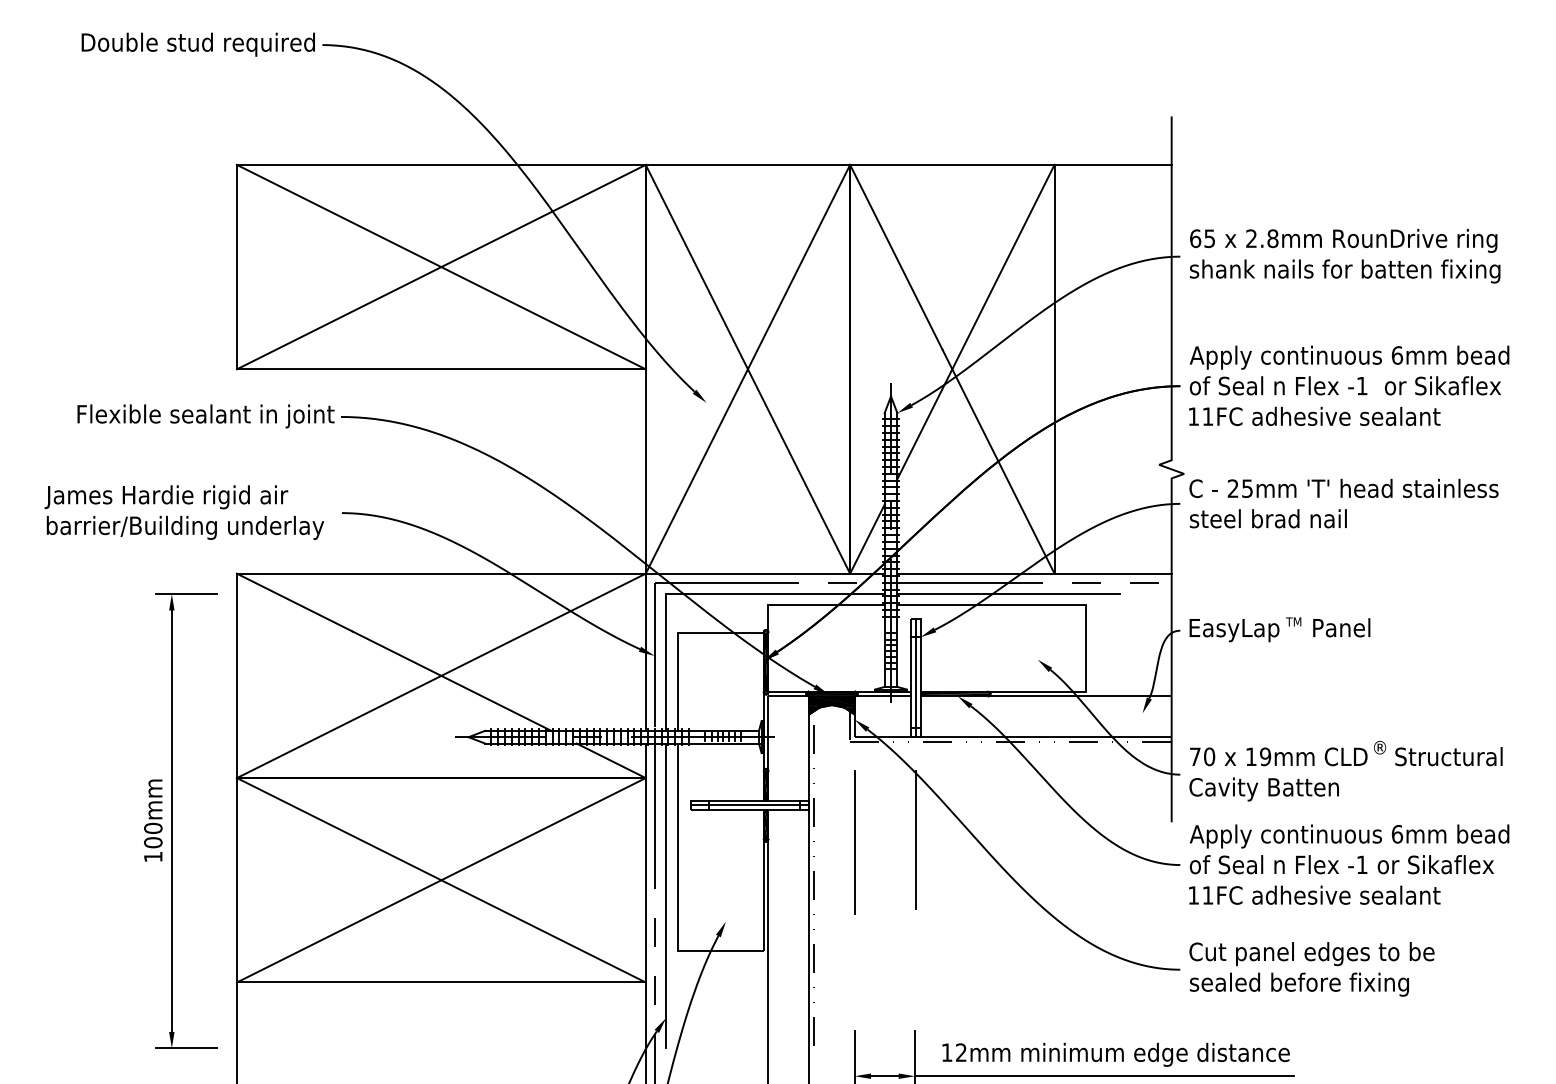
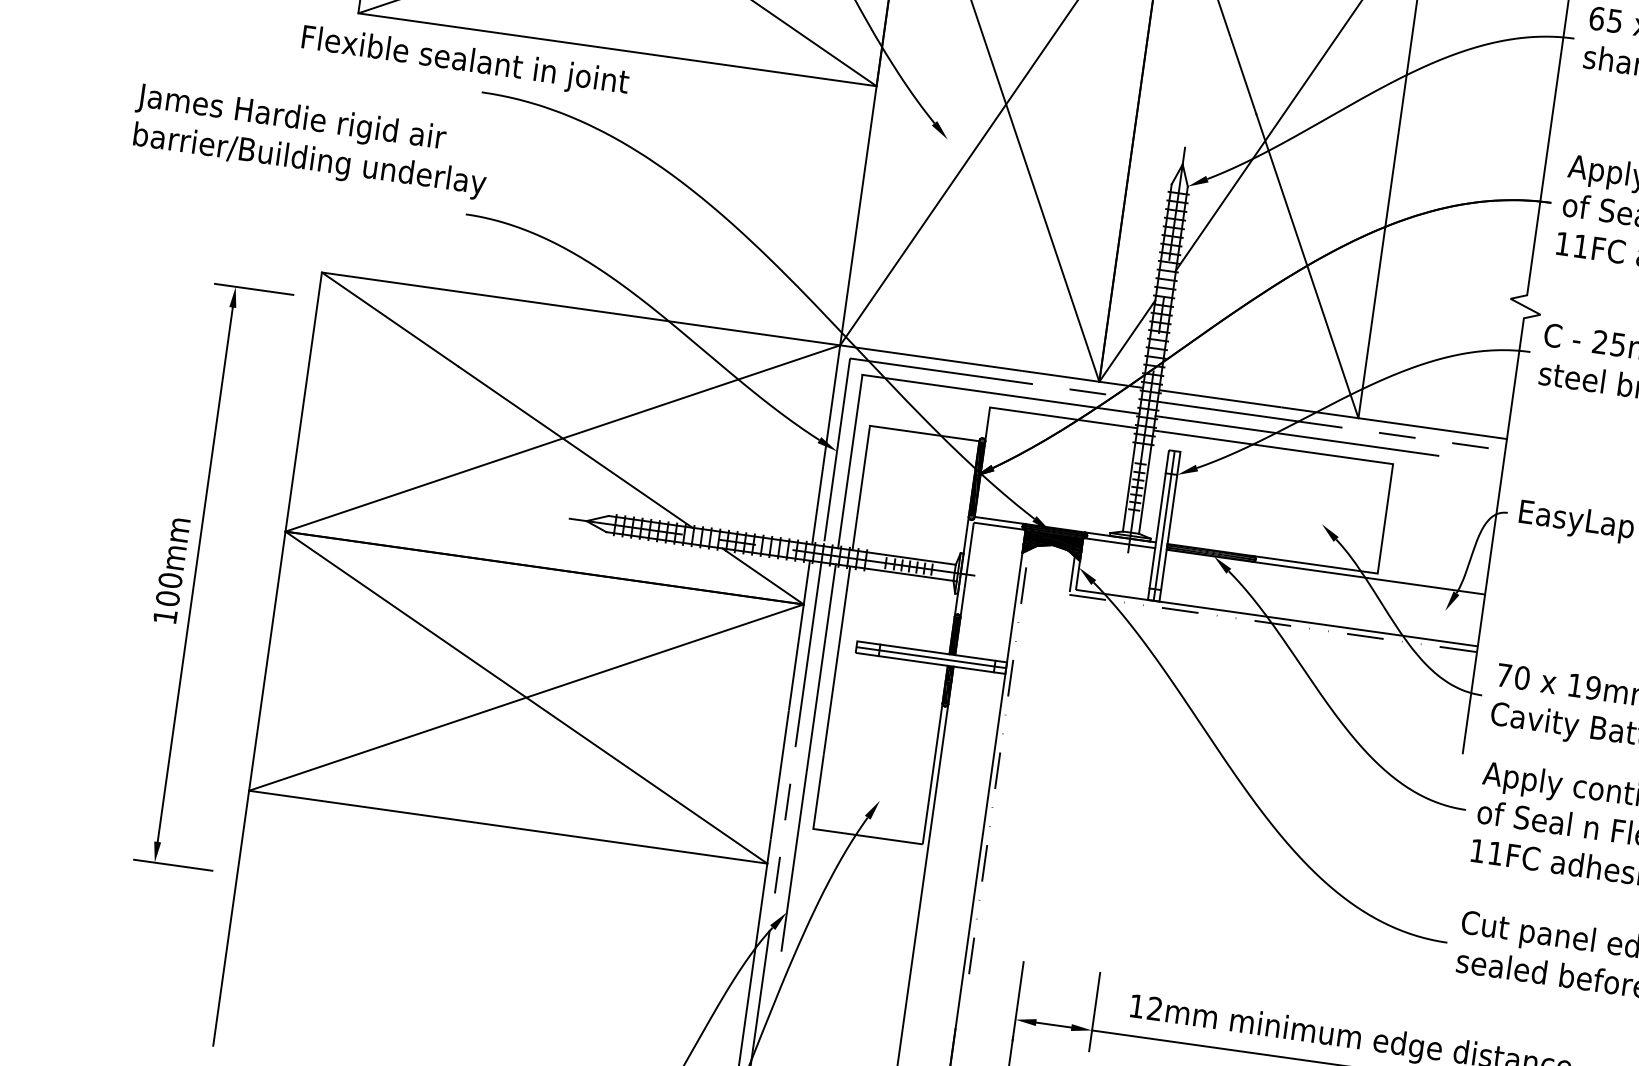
text: (205, 416) -> (464, 62), moved
text: (184, 512) -> (311, 141), moved
line: (916, 840) -> (1135, 731), removed
line: (854, 842) -> (1056, 723), removed

